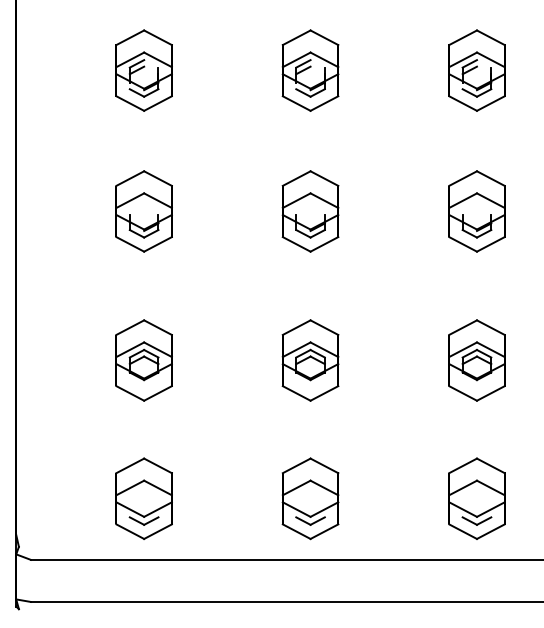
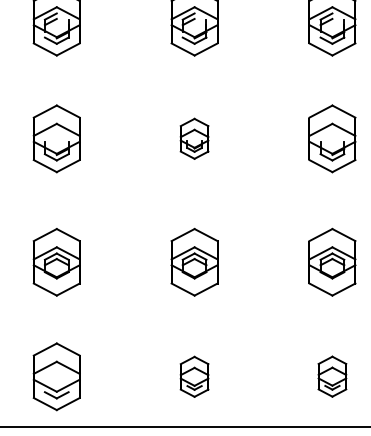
part: (310, 211) -> (194, 138), size x0.6
part: (310, 498) -> (194, 376), size x0.6
part: (476, 498) -> (332, 376), size x0.6

